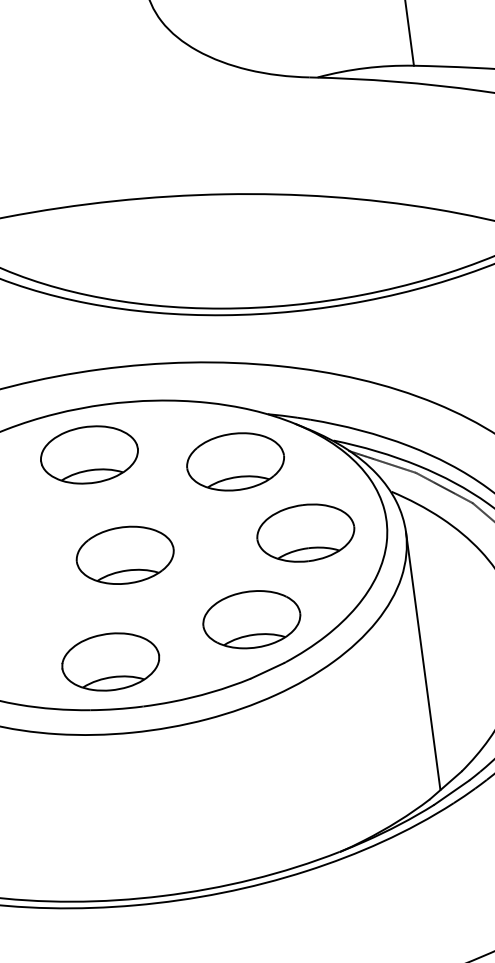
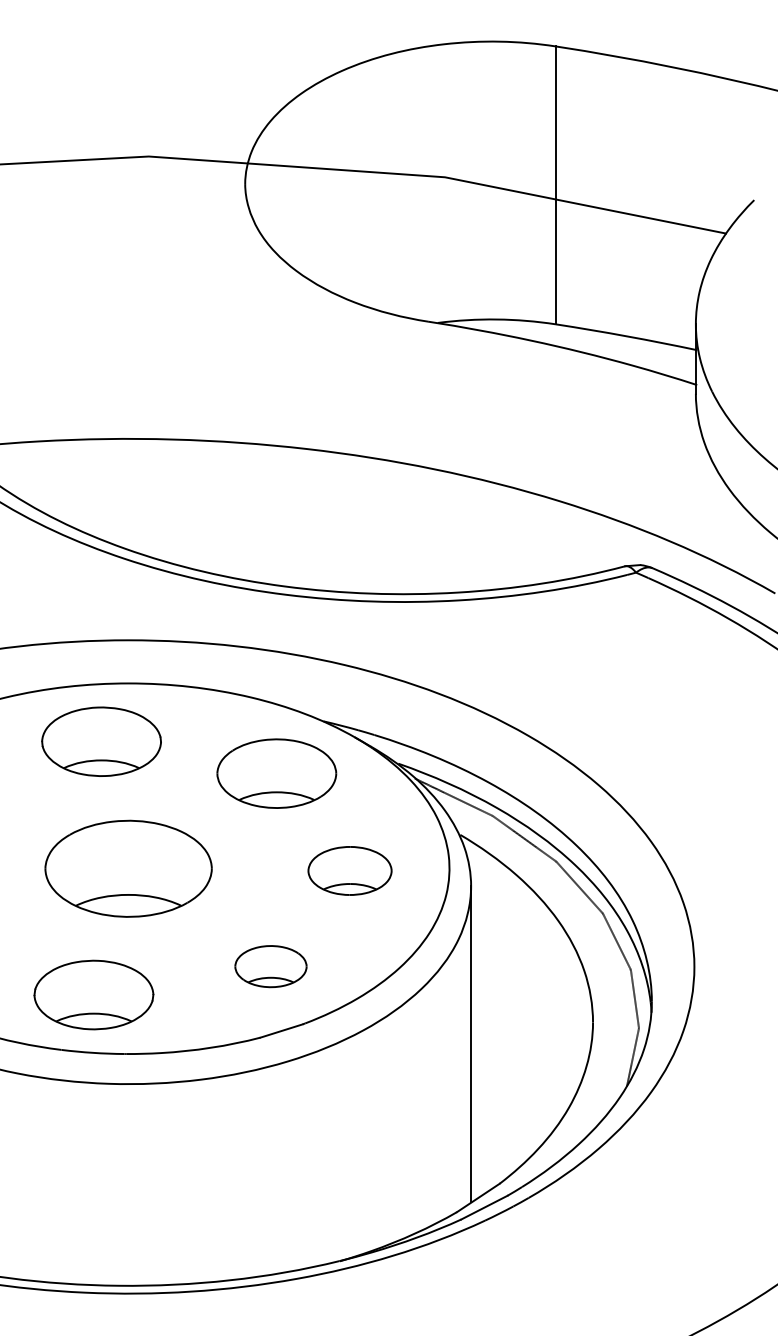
part: (305, 532) -> (349, 870), size x0.7
part: (125, 555) -> (128, 868), size x1.4
part: (251, 619) -> (270, 966), size x0.6

